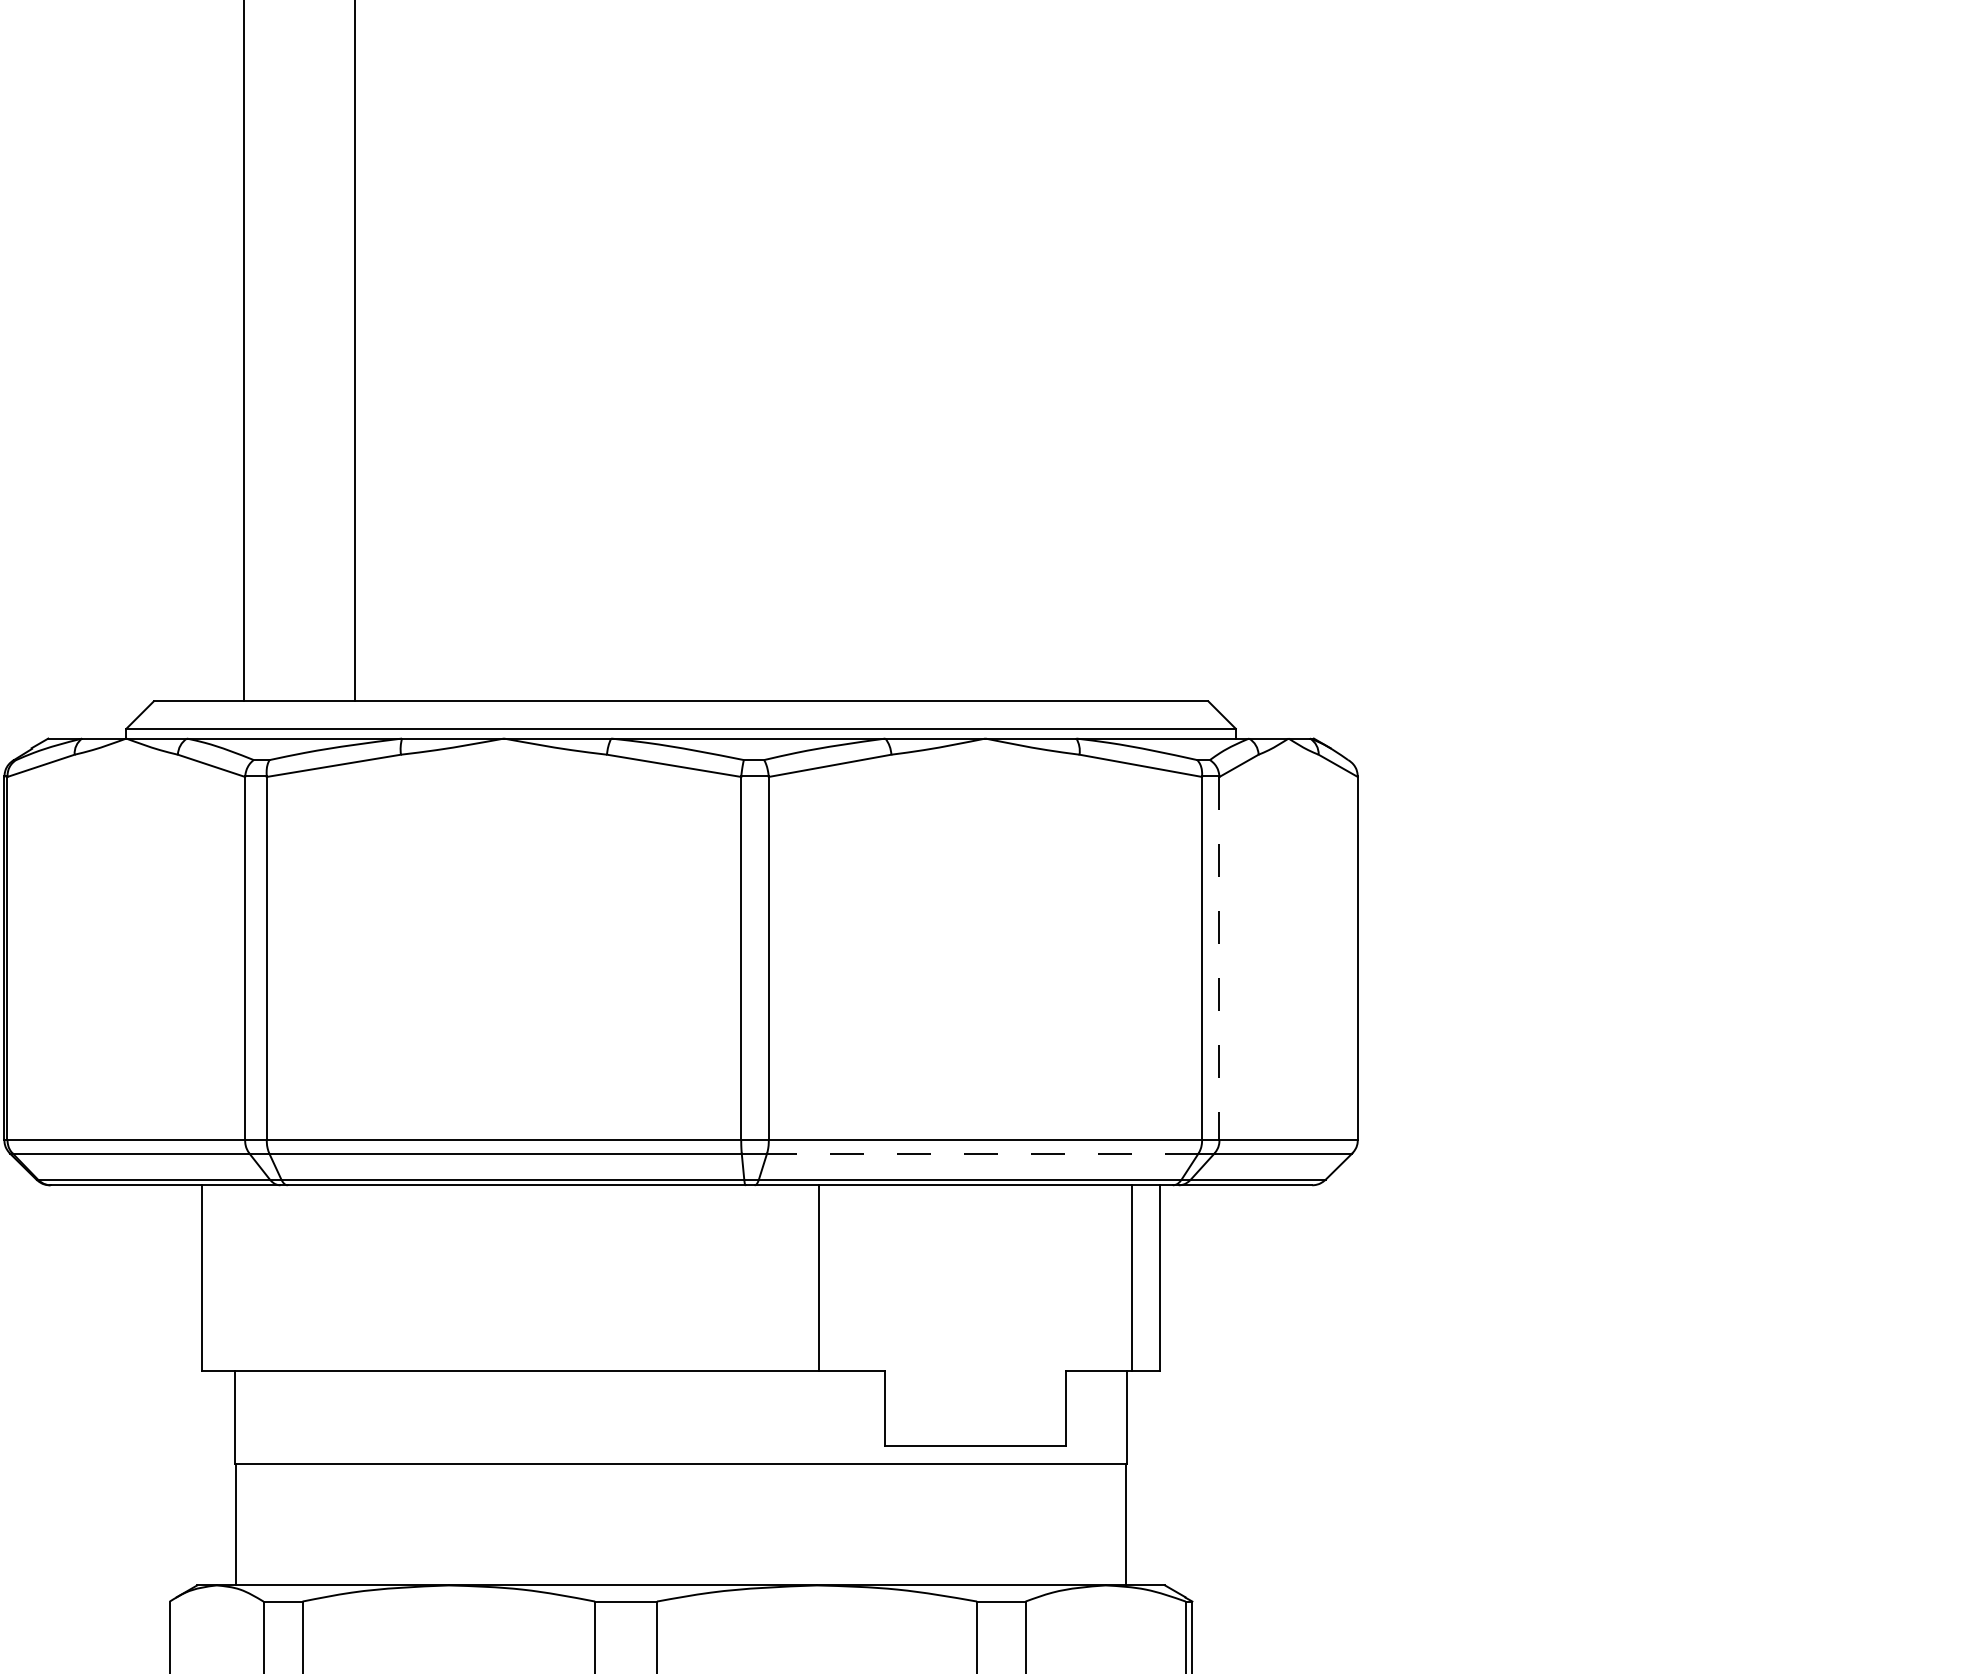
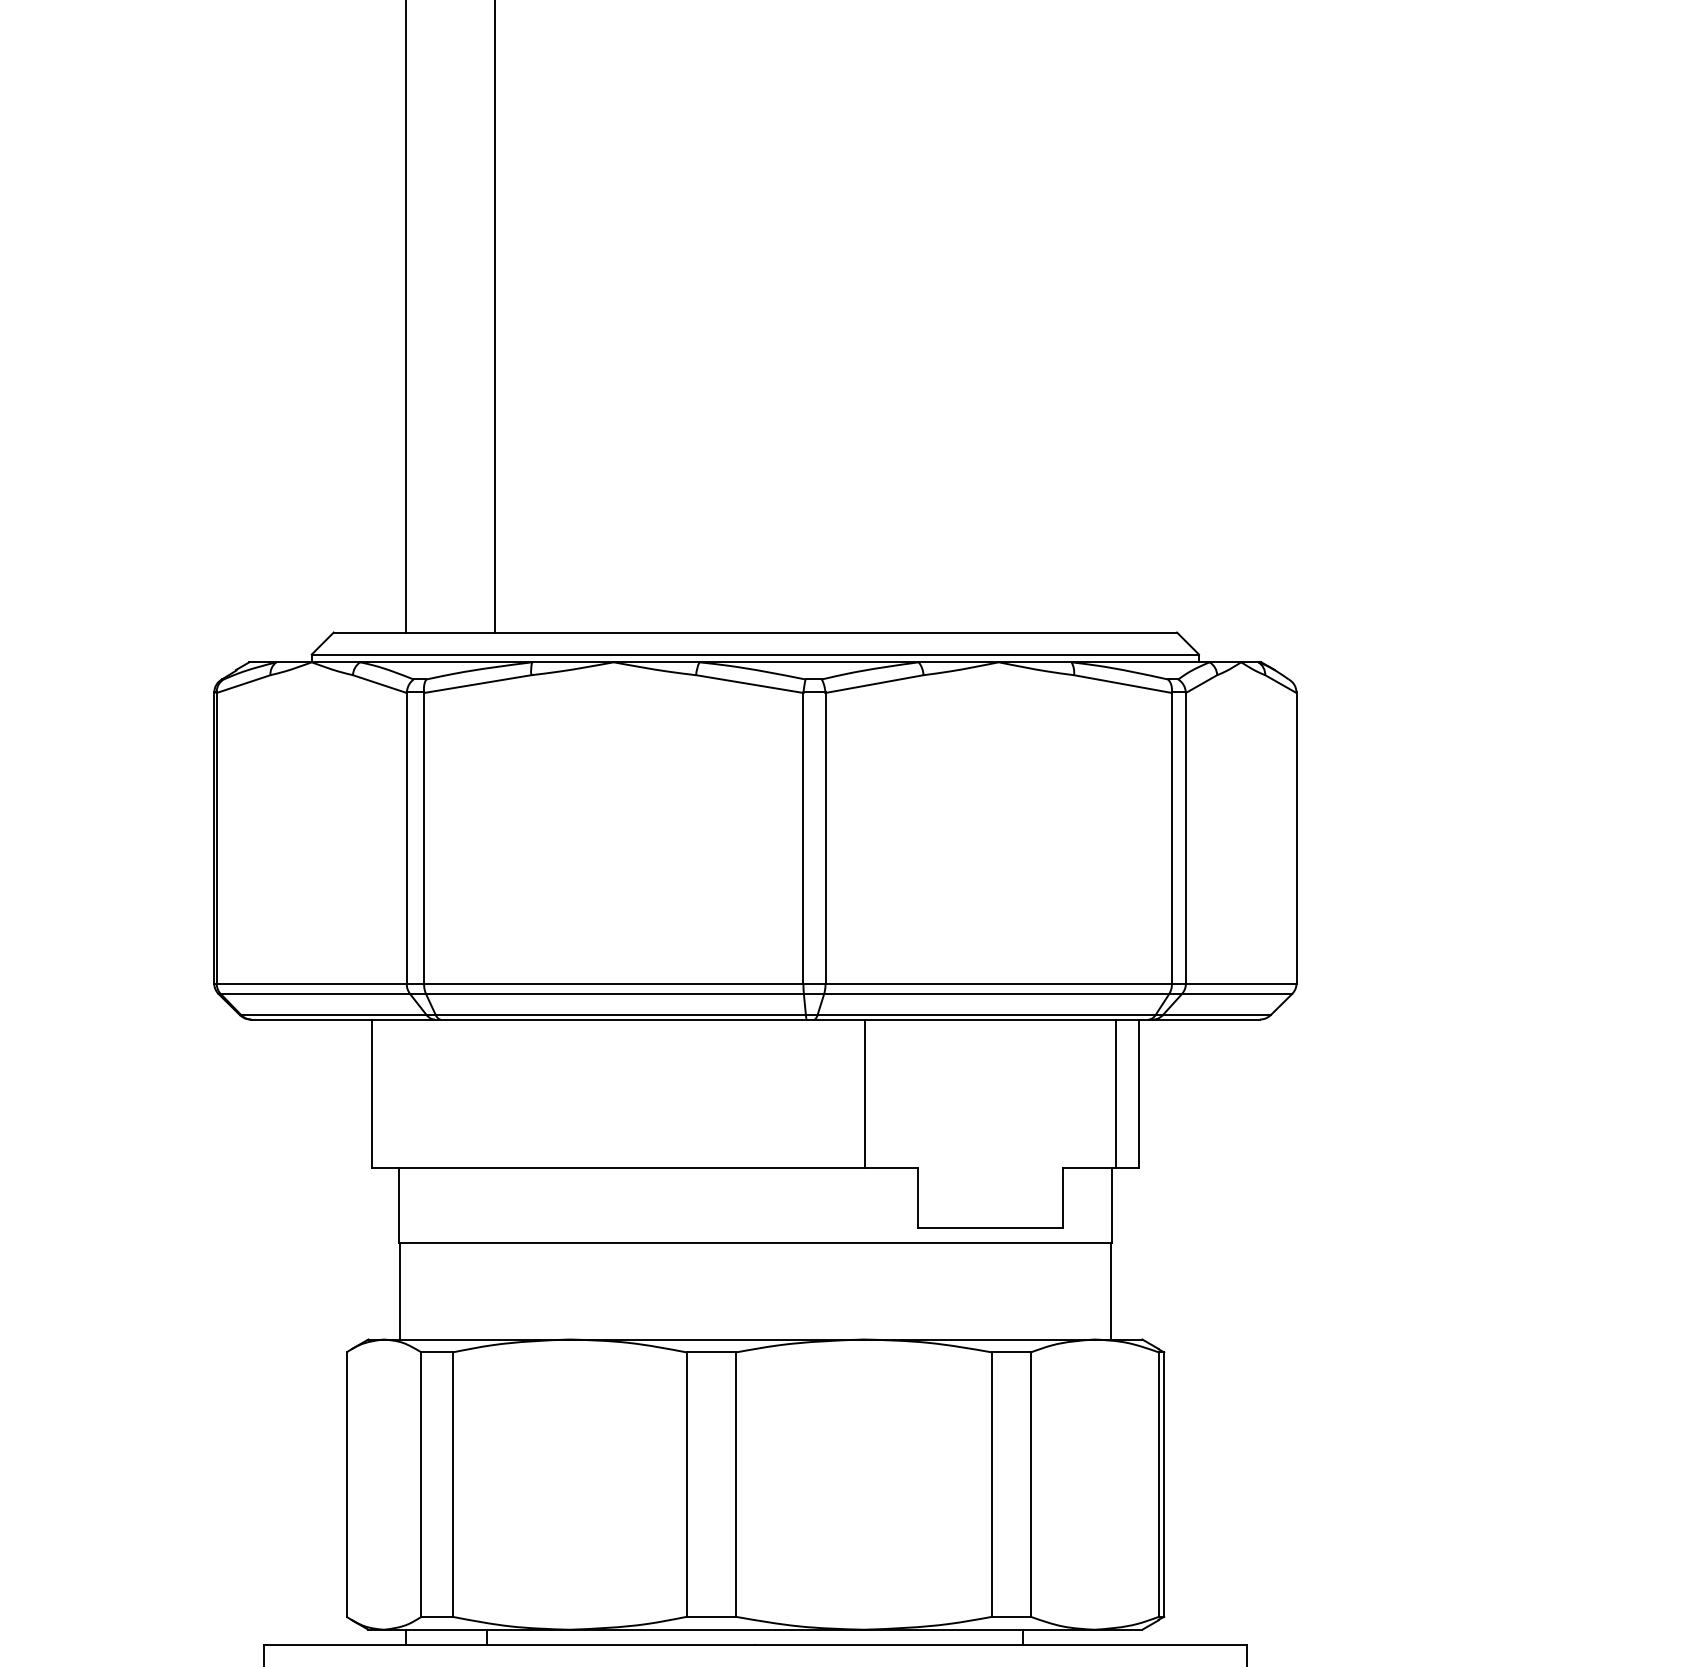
line: (1218, 958) -> (1185, 838), dashed -> solid
line: (982, 1153) -> (996, 994), dashed -> solid

